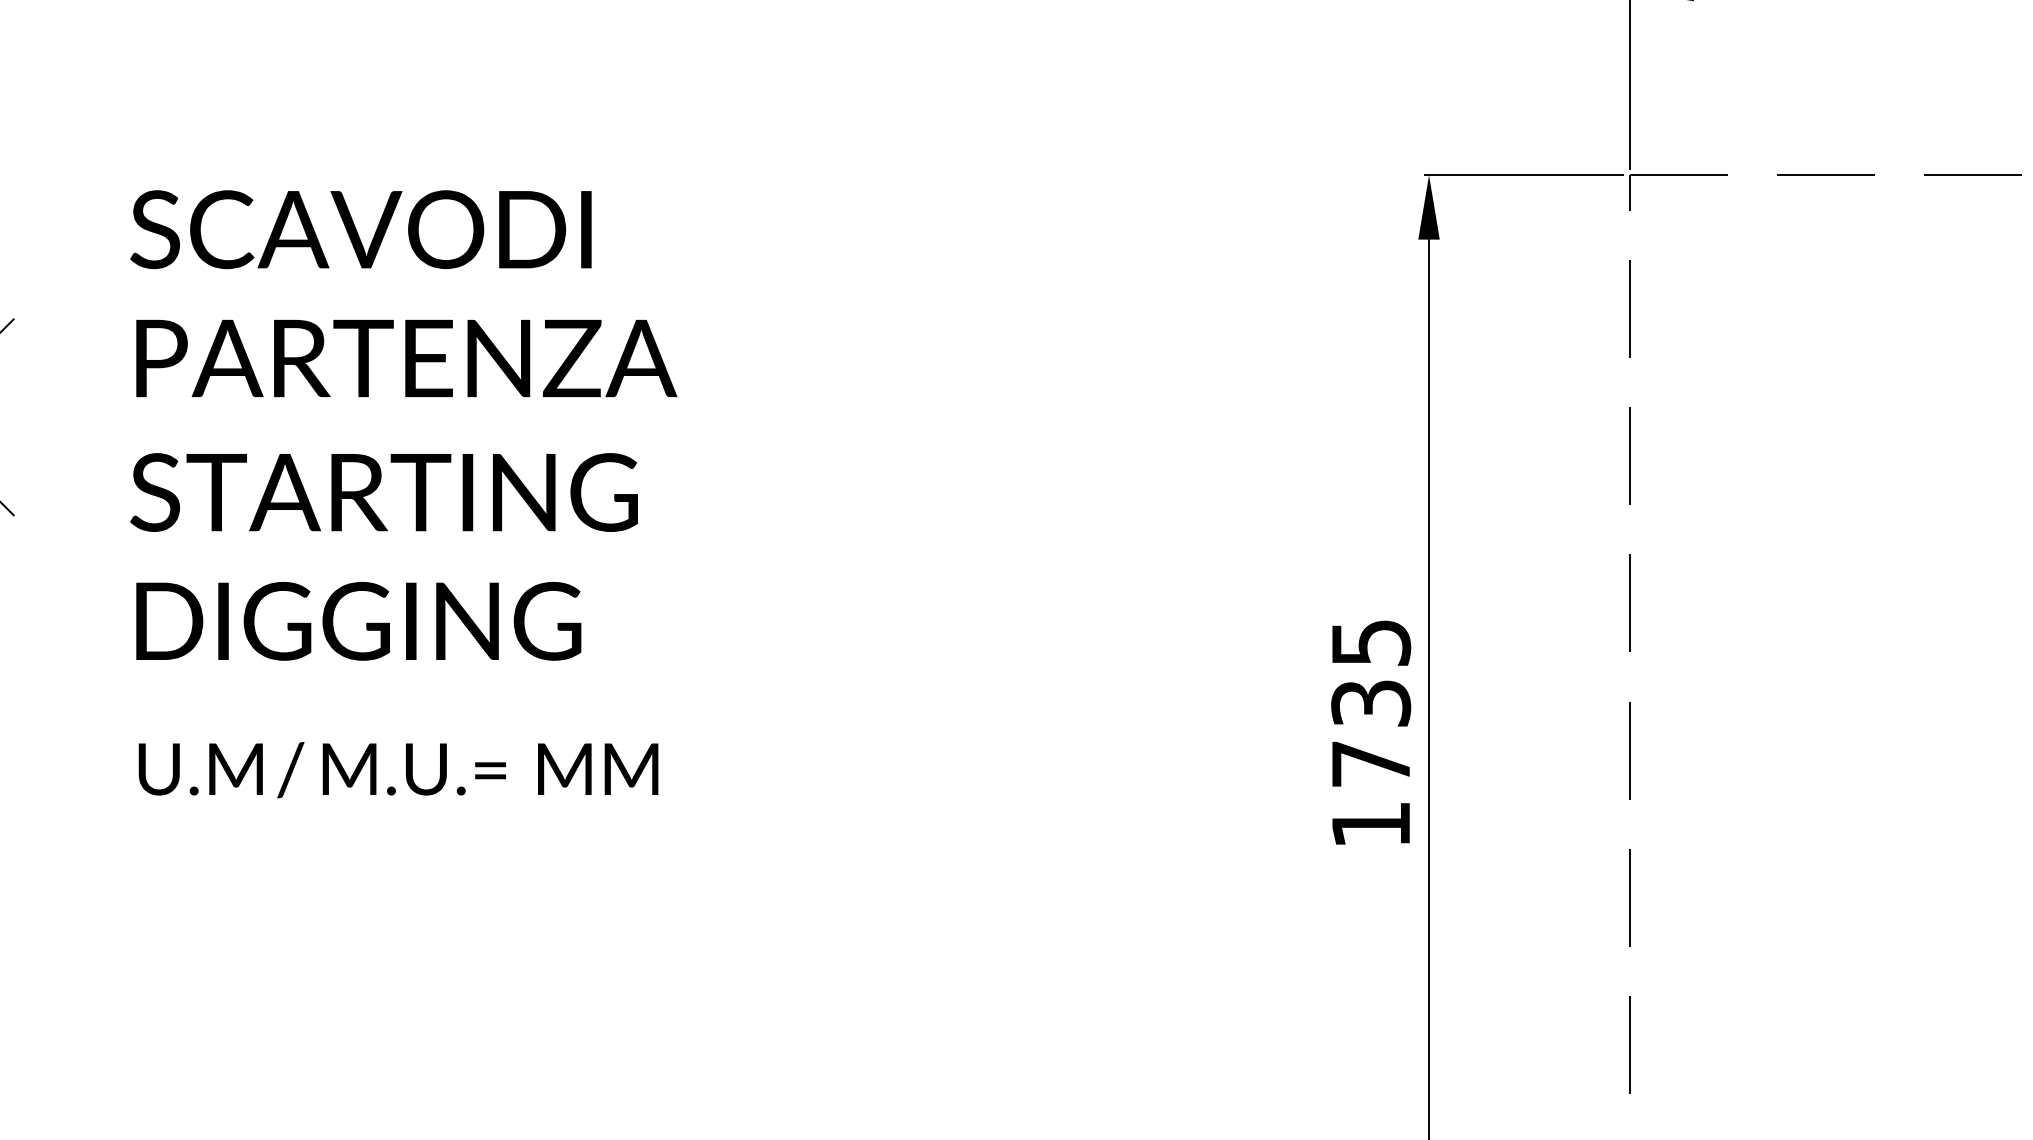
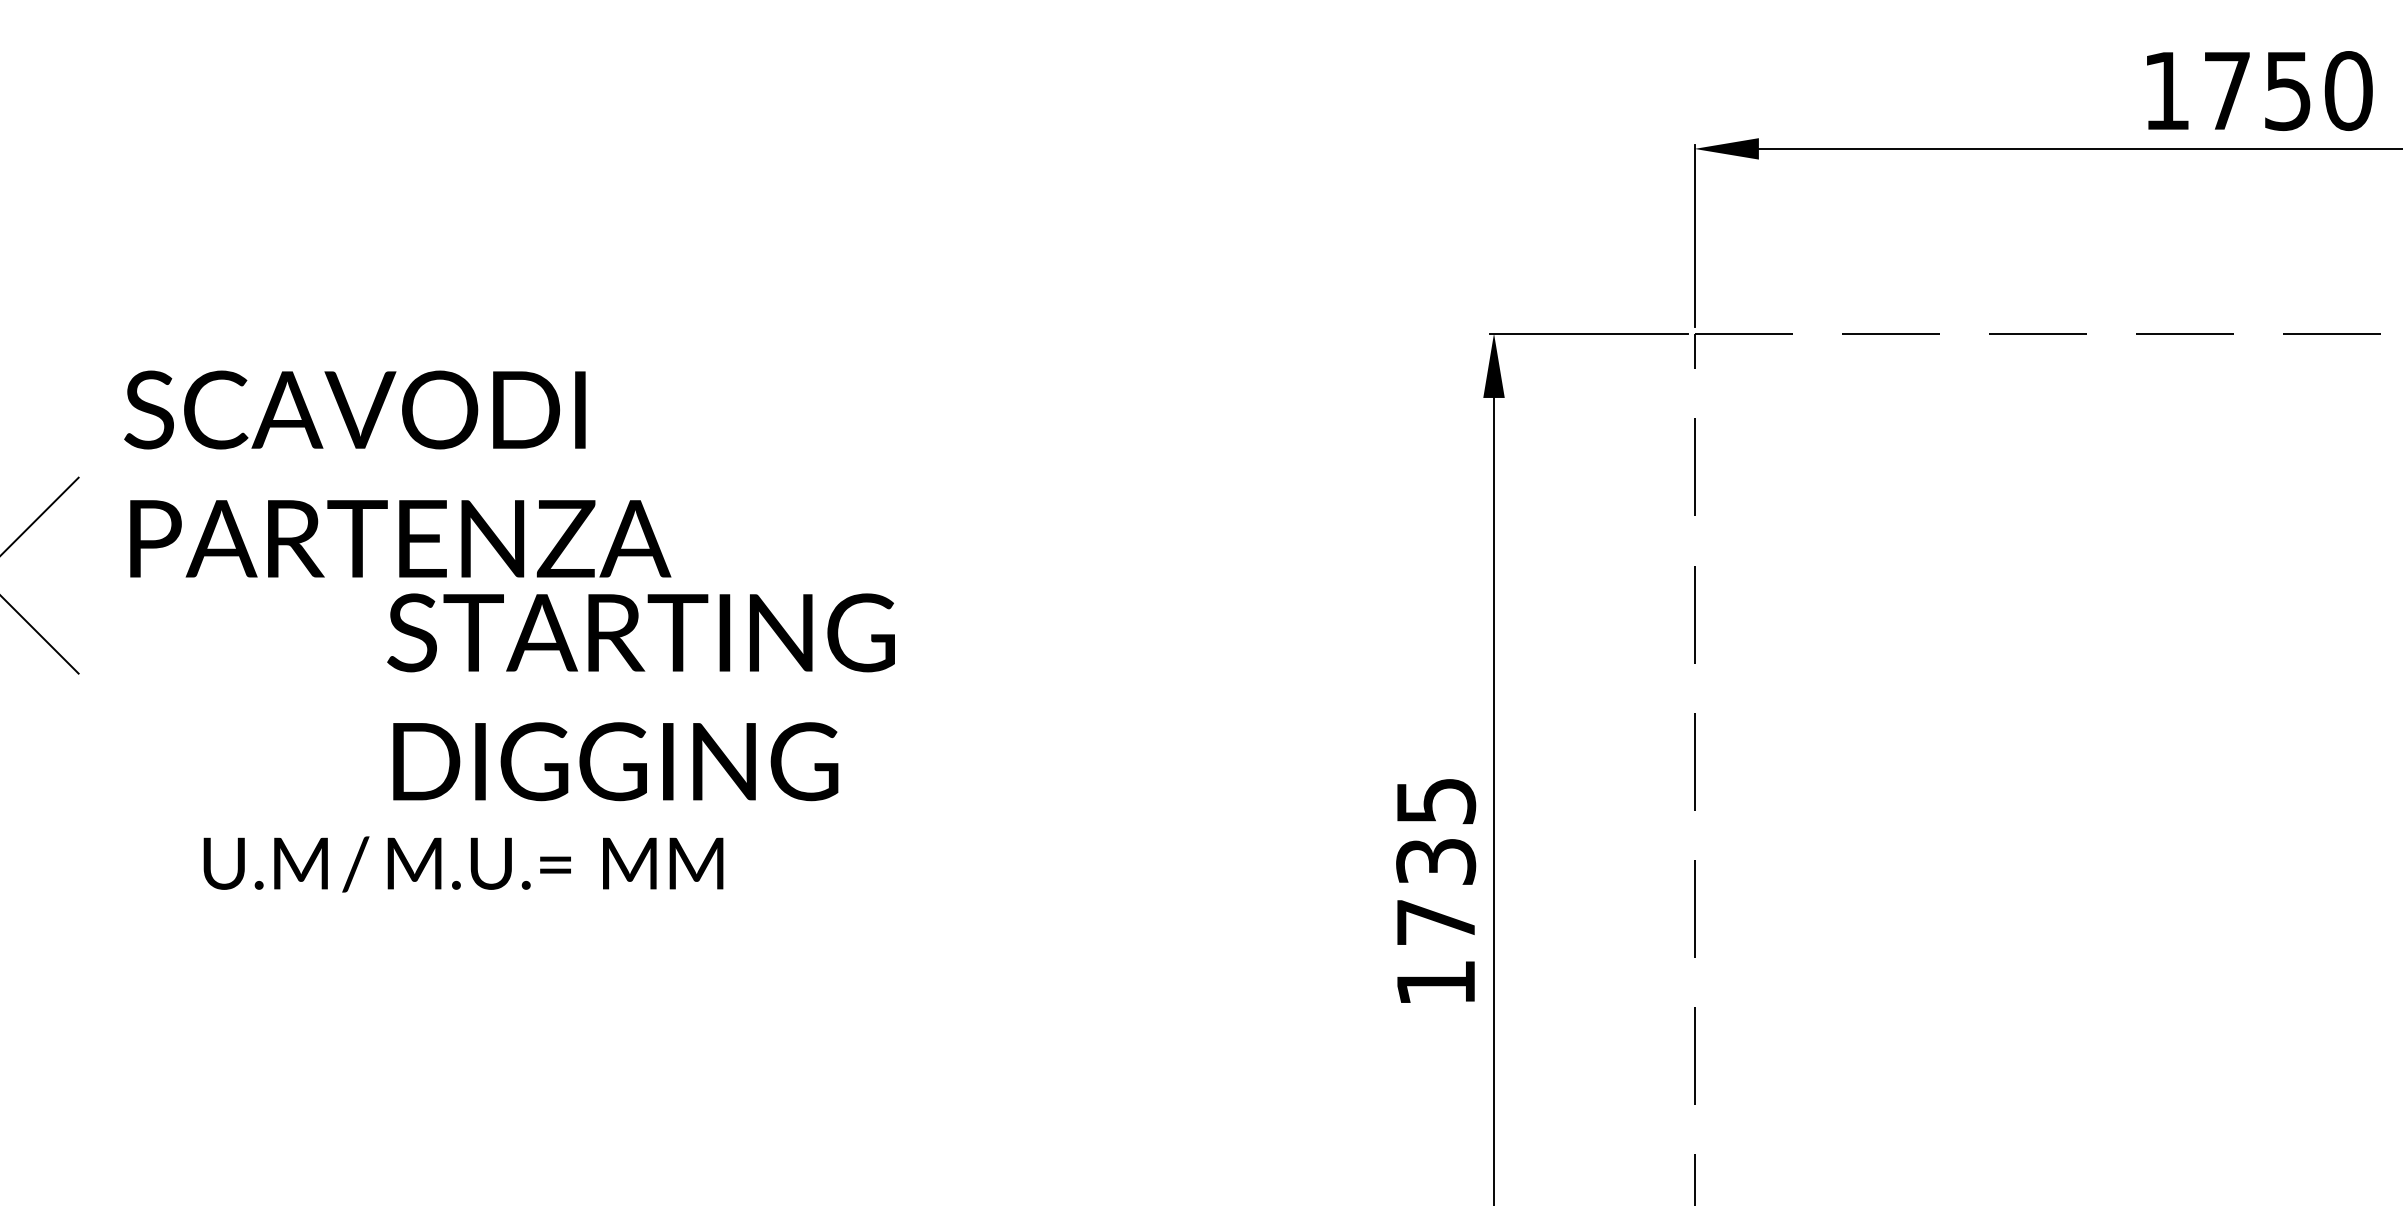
text: (403, 293) -> (397, 473), moved
text: (383, 557) -> (640, 697), moved
text: (398, 770) -> (463, 864), moved

